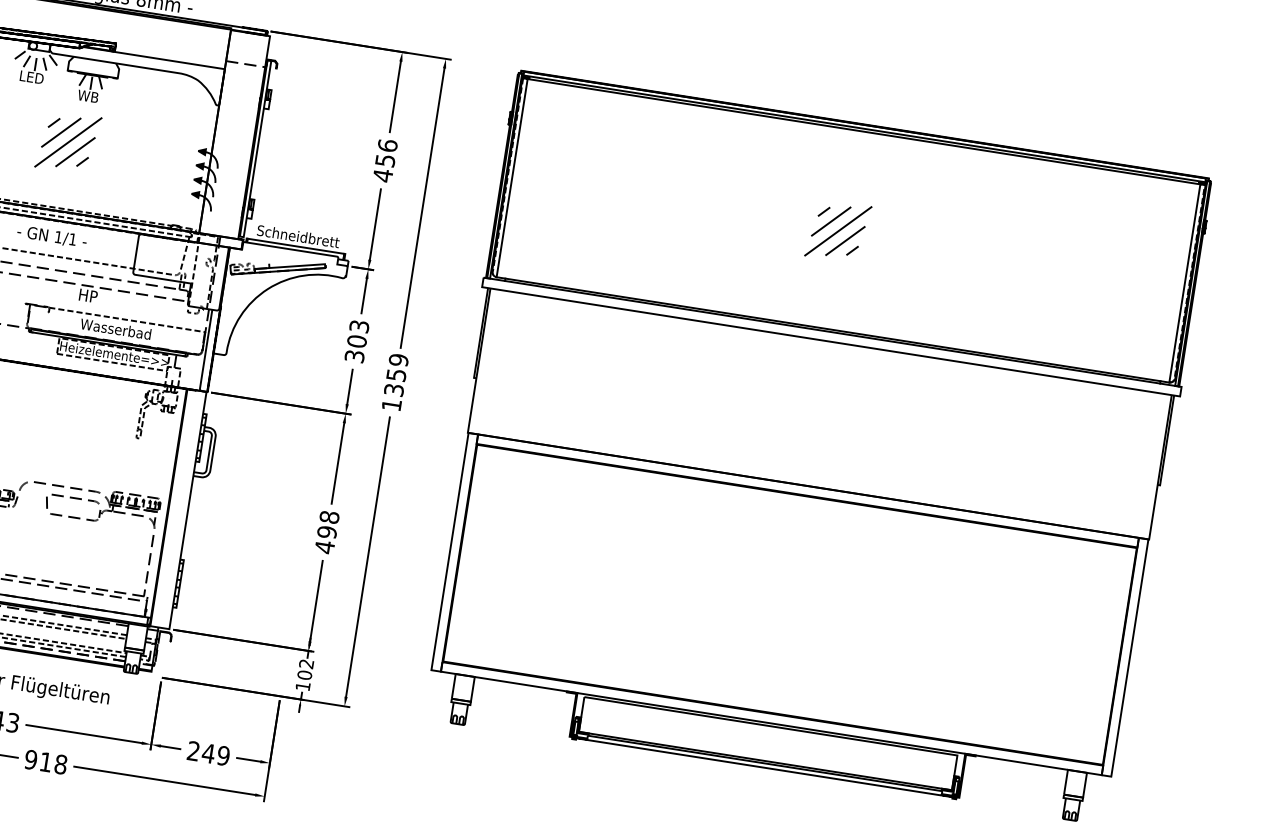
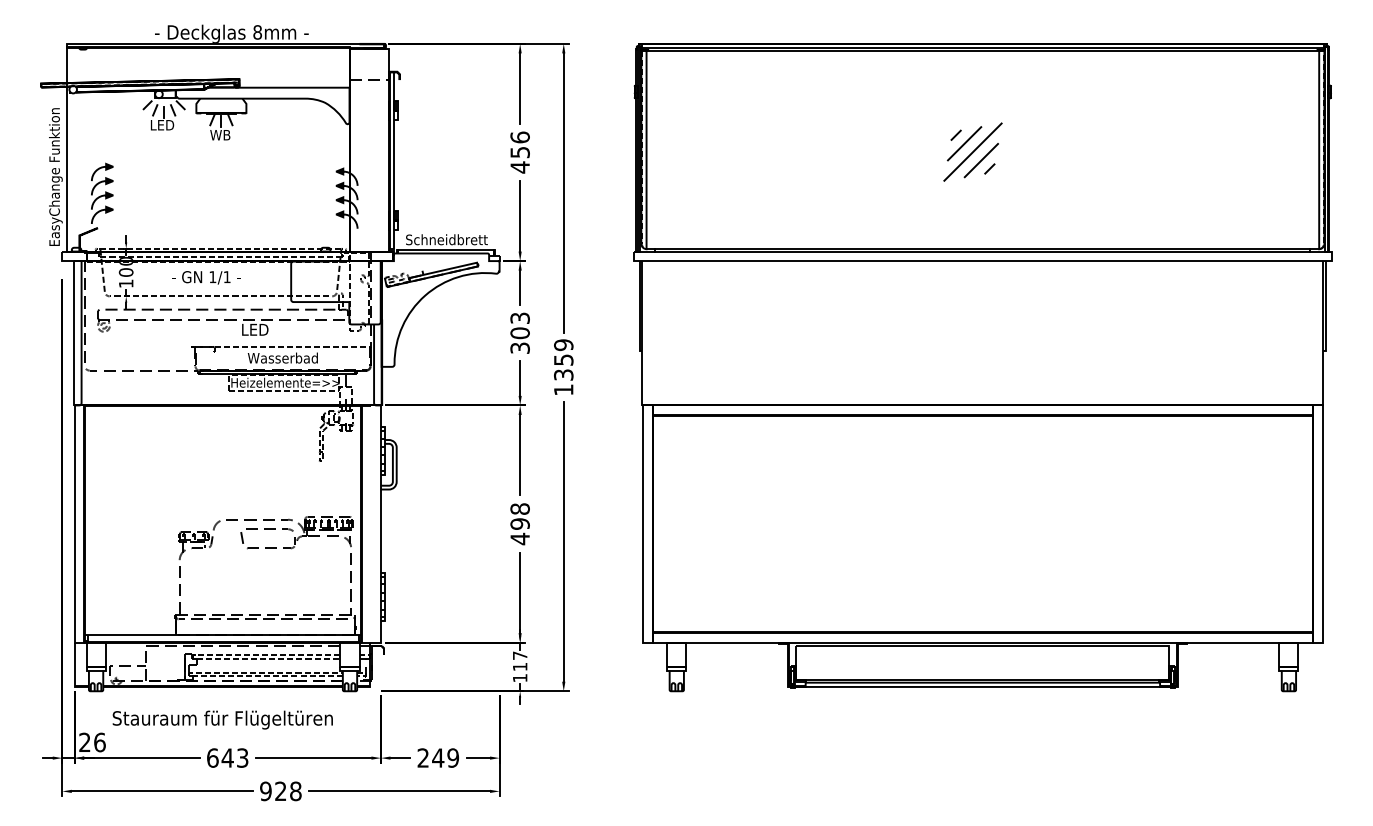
part: (67, 141) -> (207, 182), removed
text: (92, 296) -> (255, 329), HP -> LED
text: (304, 669) -> (519, 661), 102 -> 117
text: (45, 761) -> (280, 790), 918 -> 928

